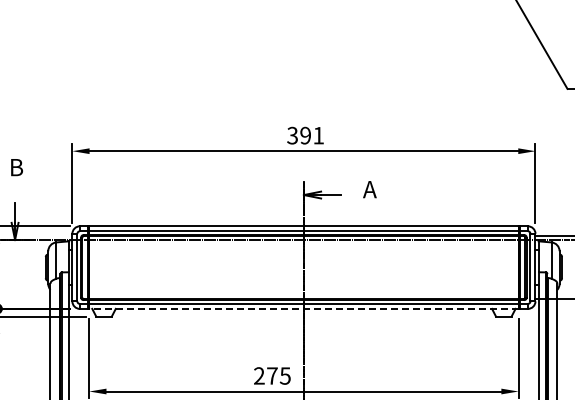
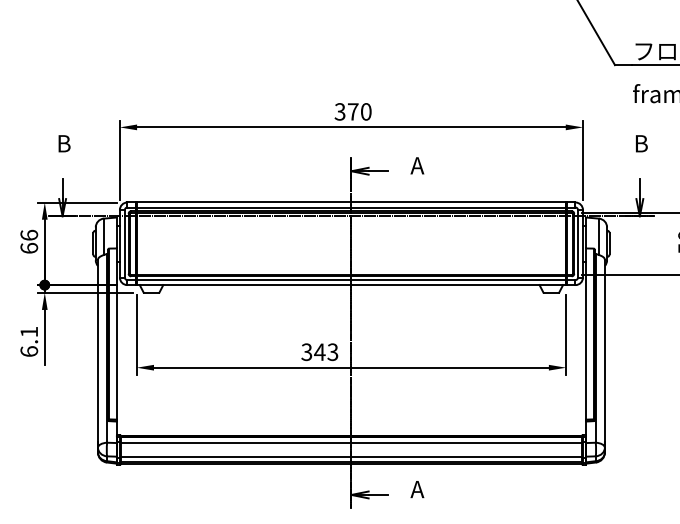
text: (311, 135) -> (359, 111), 391 -> 370
line: (303, 309) -> (351, 285), dashed -> solid
text: (271, 376) -> (319, 352), 275 -> 343

